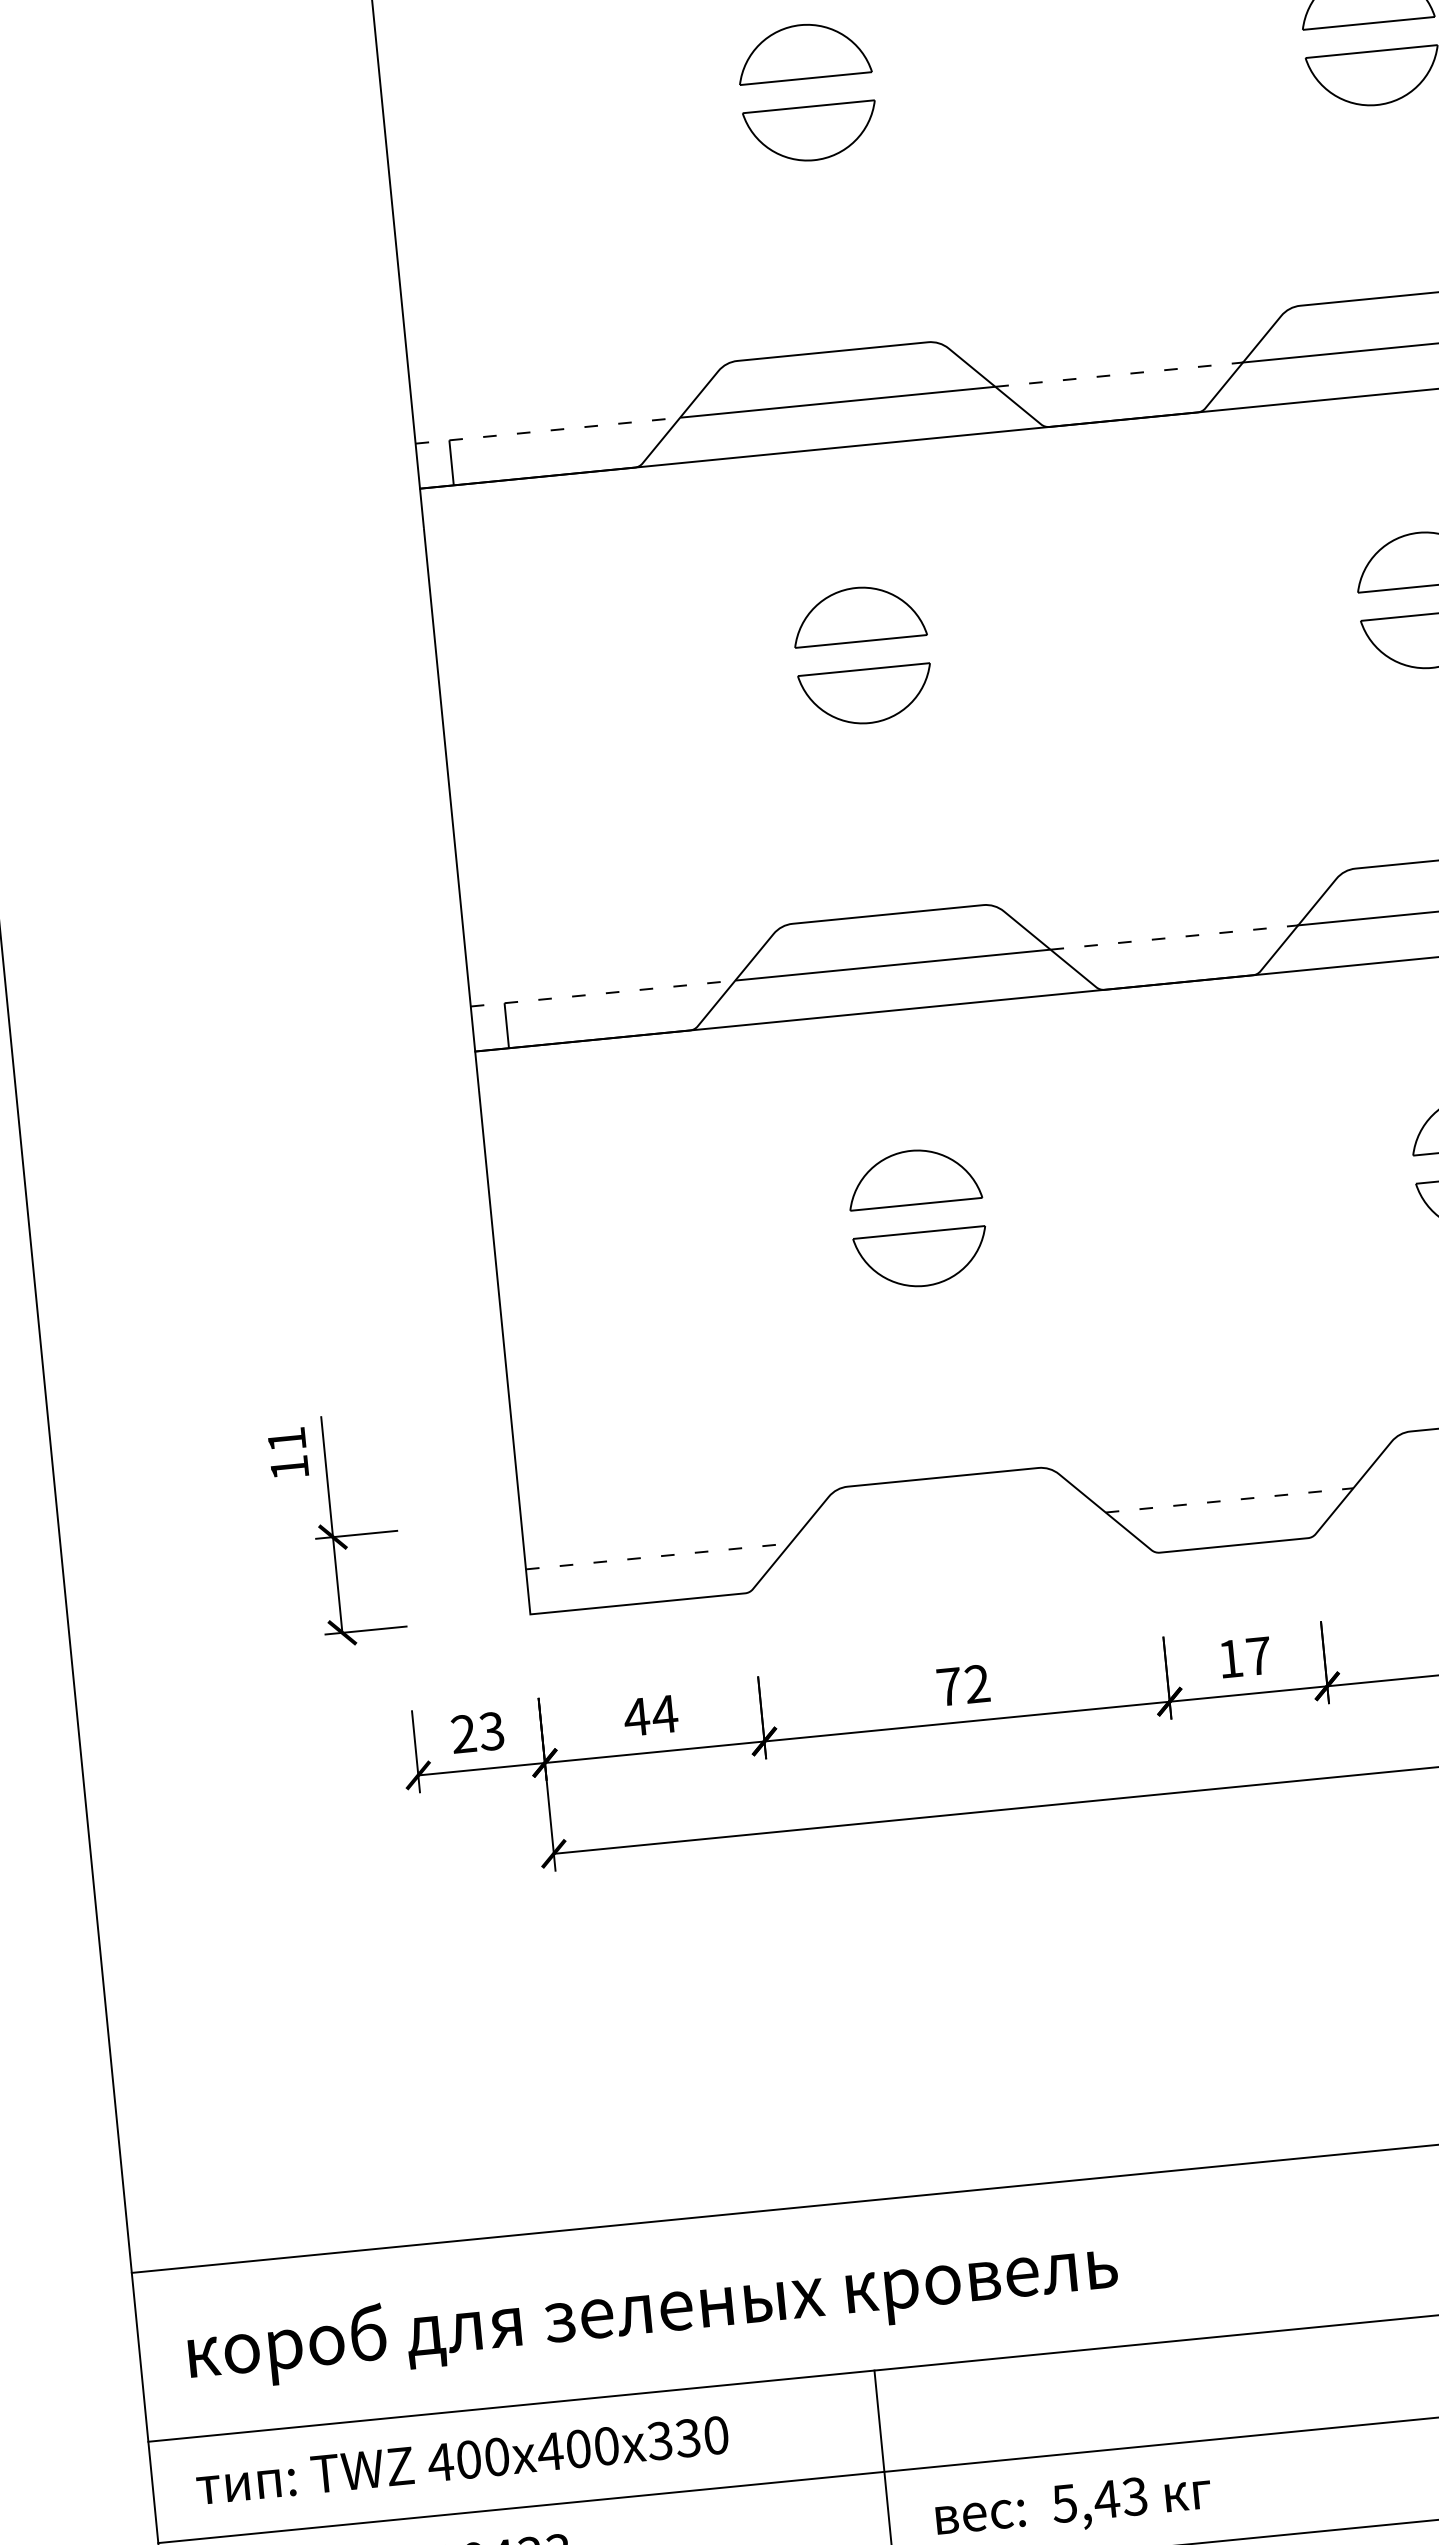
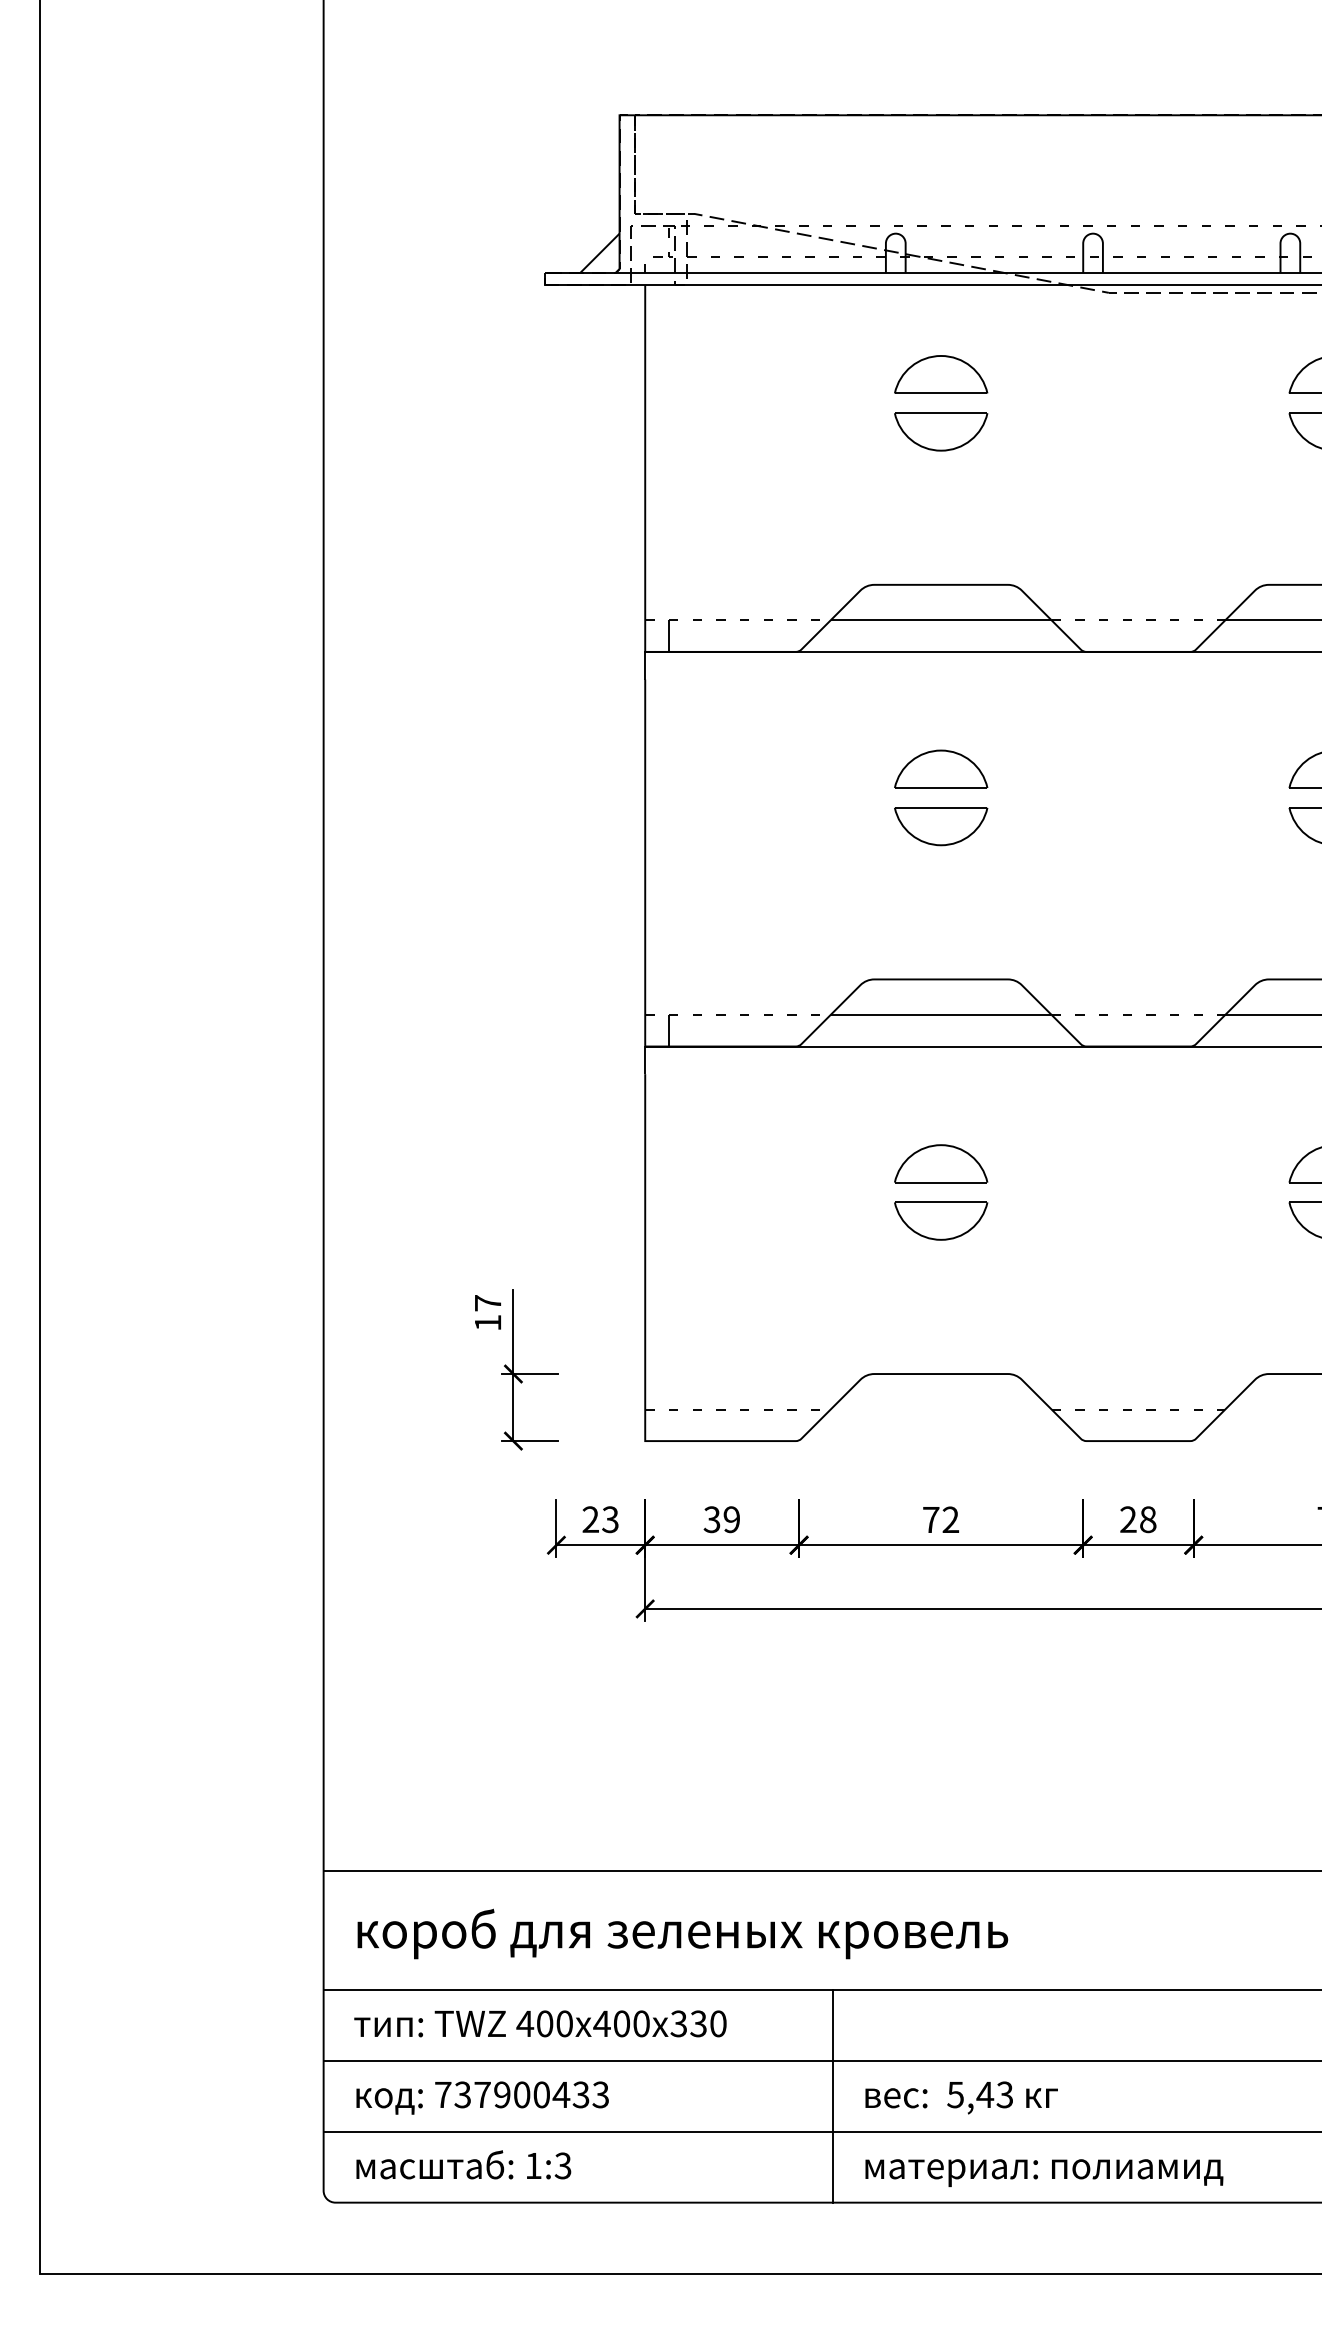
text: (287, 1440) -> (488, 1303), 11 -> 17
text: (1245, 1657) -> (1138, 1519), 17 -> 28
text: (650, 1715) -> (721, 1519), 44 -> 39

